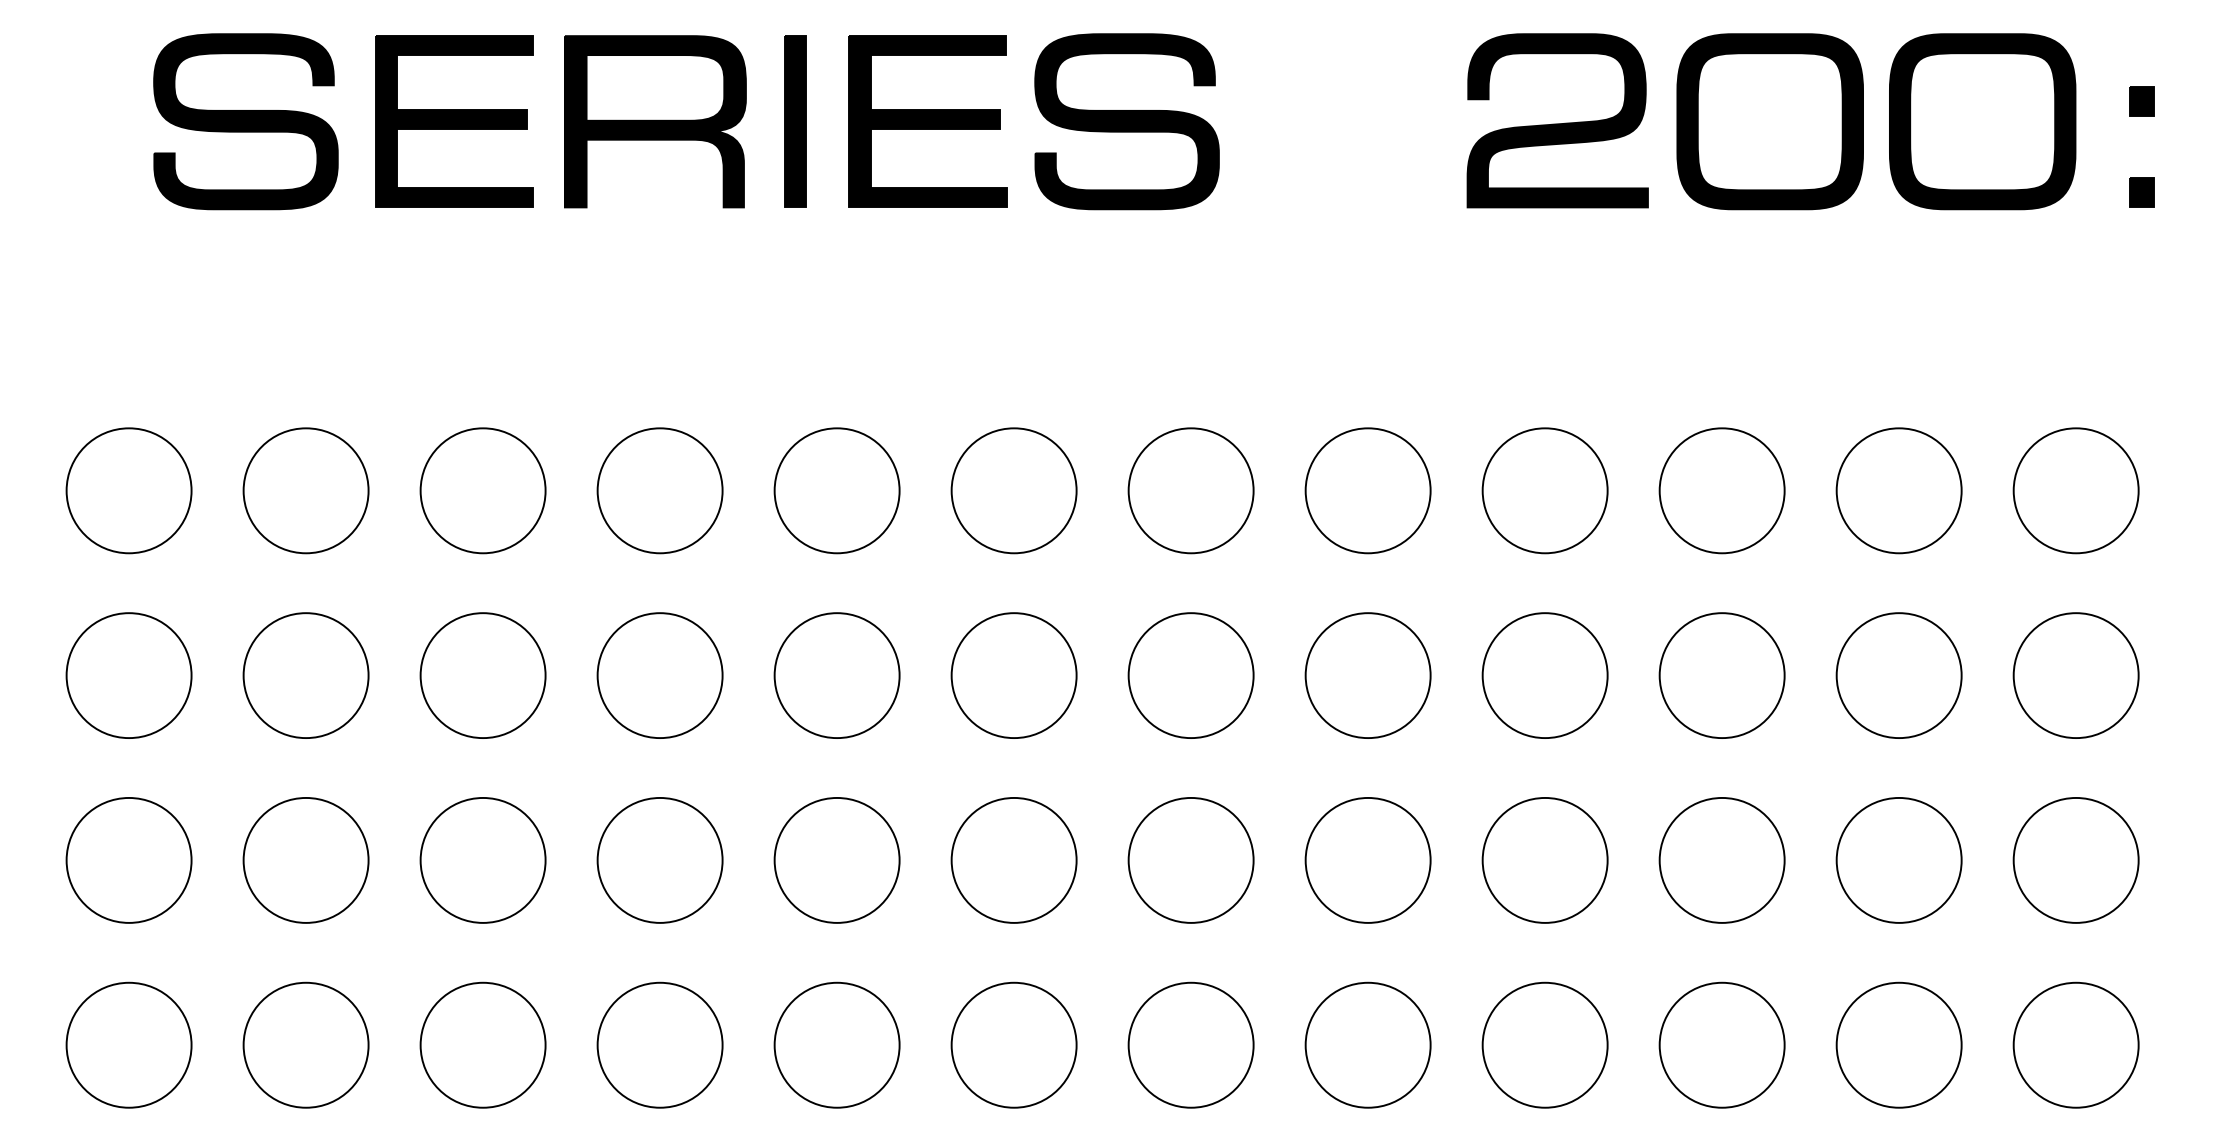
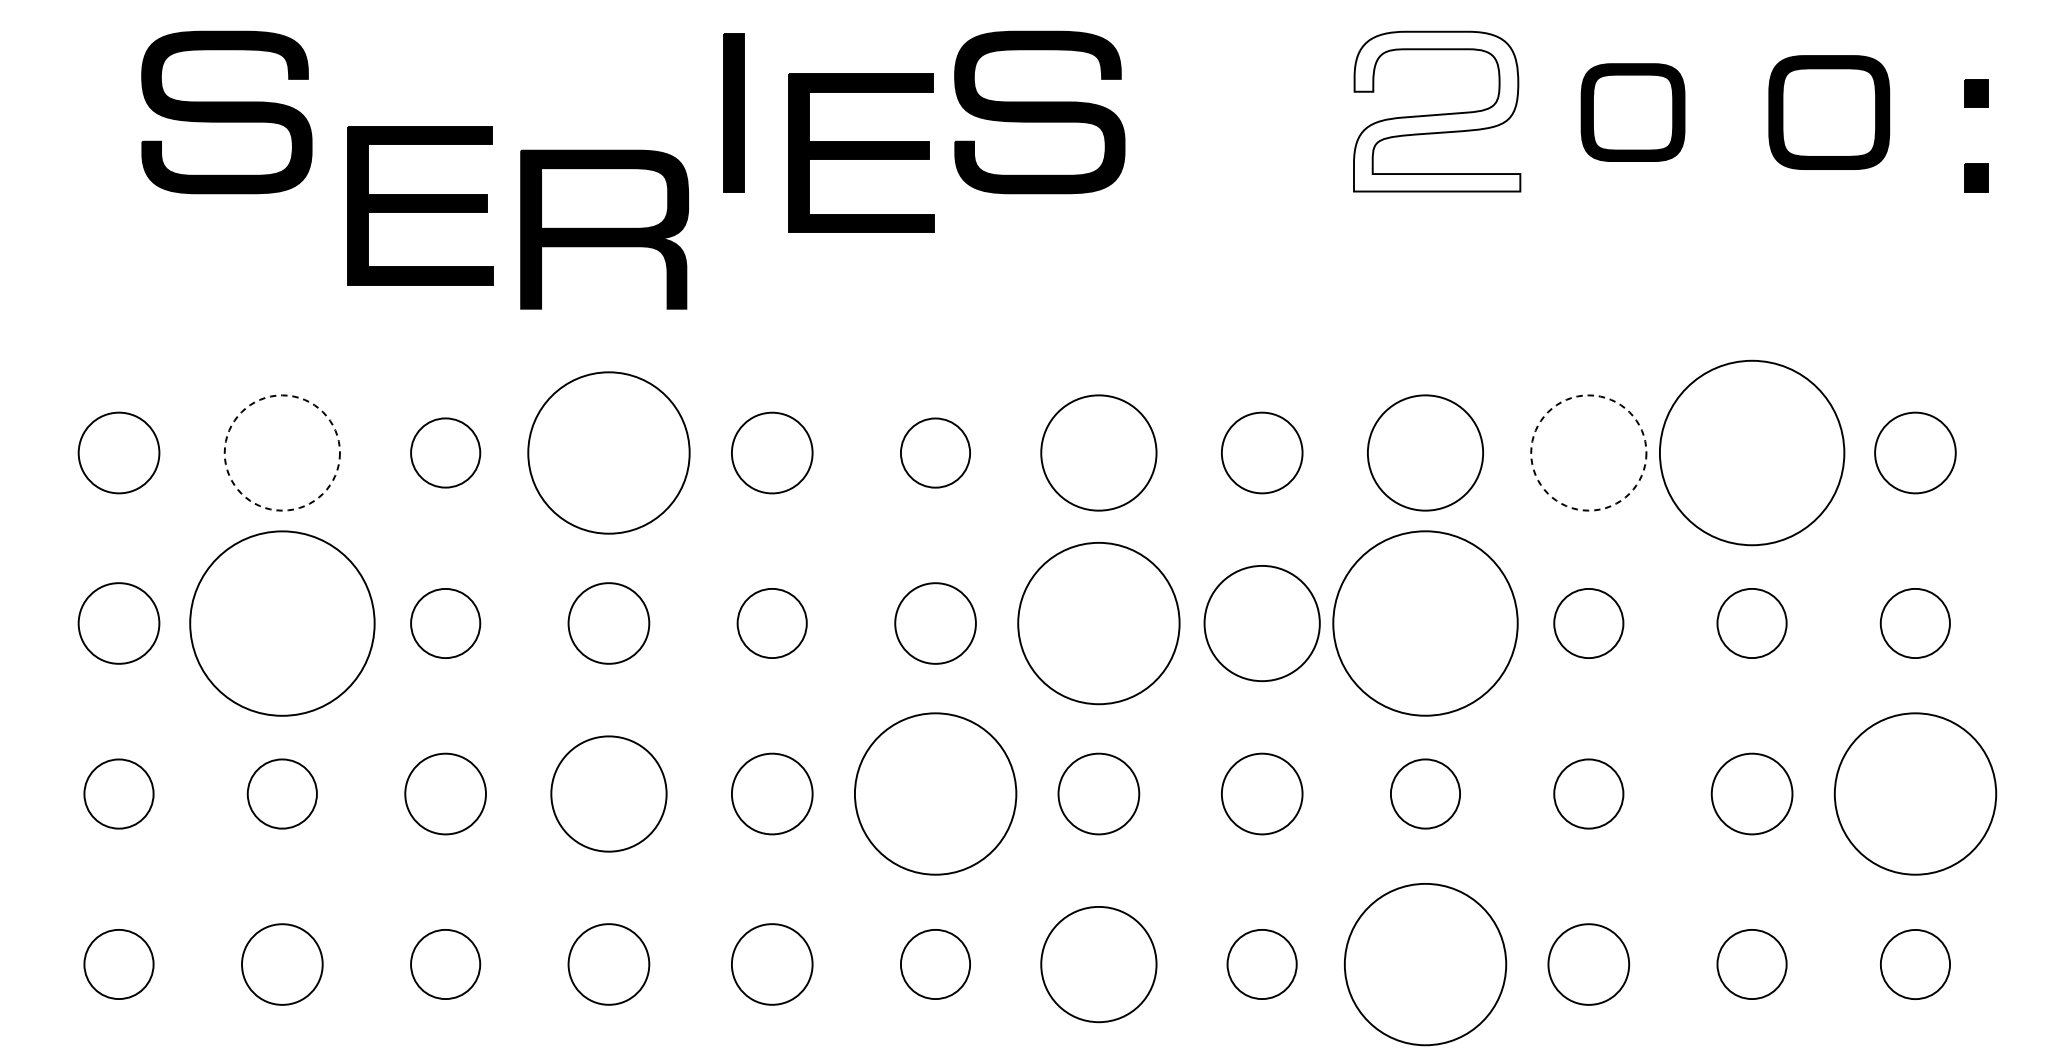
fill: (1557, 120) -> (1436, 111), removed
part: (454, 121) -> (420, 205), moved
part: (655, 121) -> (604, 229), moved
part: (927, 121) -> (861, 152), moved
part: (1769, 121) -> (1632, 112), size x0.6
part: (1982, 121) -> (1829, 112), size x0.7
circle: (128, 490) -> (118, 452), size x0.7
circle: (305, 490) -> (281, 452), solid -> dashed
circle: (482, 490) -> (445, 452), size x0.6
circle: (659, 490) -> (608, 452), size x1.4
circle: (836, 490) -> (771, 452), size x0.7
circle: (1013, 490) -> (935, 452), size x0.6
circle: (1367, 490) -> (1261, 452), size x0.7
circle: (1721, 490) -> (1588, 452), solid -> dashed
circle: (1898, 490) -> (1751, 452), size x1.6
circle: (2075, 490) -> (1914, 452), size x0.7
circle: (128, 675) -> (118, 623), size x0.7
circle: (305, 675) -> (281, 623), size x1.6
circle: (482, 675) -> (445, 623), size x0.6
circle: (659, 675) -> (608, 623), size x0.7
circle: (836, 675) -> (771, 623), size x0.6
circle: (1013, 675) -> (935, 623), size x0.7
circle: (1190, 675) -> (1098, 623), size x1.4
circle: (1544, 675) -> (1424, 623), size x1.6
circle: (1721, 675) -> (1588, 623), size x0.6
circle: (1898, 675) -> (1751, 623), size x0.6
circle: (2075, 675) -> (1914, 623), size x0.6
circle: (305, 859) -> (281, 793), size x0.6
circle: (836, 859) -> (771, 793), size x0.7
circle: (1190, 859) -> (1098, 793), size x0.7
circle: (1367, 859) -> (1261, 793), size x0.7
circle: (1544, 859) -> (1424, 793), size x0.6
circle: (1721, 859) -> (1588, 793), size x0.6
circle: (1898, 859) -> (1751, 793), size x0.7
circle: (128, 860) -> (118, 794), size x0.6
circle: (482, 860) -> (445, 794), size x0.7
circle: (1013, 860) -> (935, 794), size x1.4
circle: (2075, 860) -> (1914, 794), size x1.4
circle: (128, 1044) -> (118, 963), size x0.6
circle: (305, 1044) -> (281, 963), size x0.7
circle: (482, 1044) -> (445, 963), size x0.6
circle: (659, 1044) -> (608, 963), size x0.7
circle: (836, 1044) -> (771, 963), size x0.7
circle: (1013, 1044) -> (935, 963), size x0.6
circle: (1367, 1044) -> (1261, 963), size x0.6
circle: (1544, 1044) -> (1424, 963), size x1.4
circle: (1721, 1044) -> (1588, 963), size x0.7
circle: (1898, 1044) -> (1751, 963), size x0.6
circle: (2075, 1044) -> (1914, 963), size x0.6

